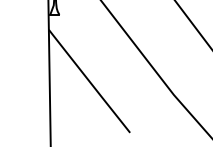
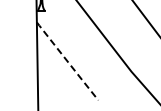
line: (89, 81) -> (67, 61), solid -> dashed

